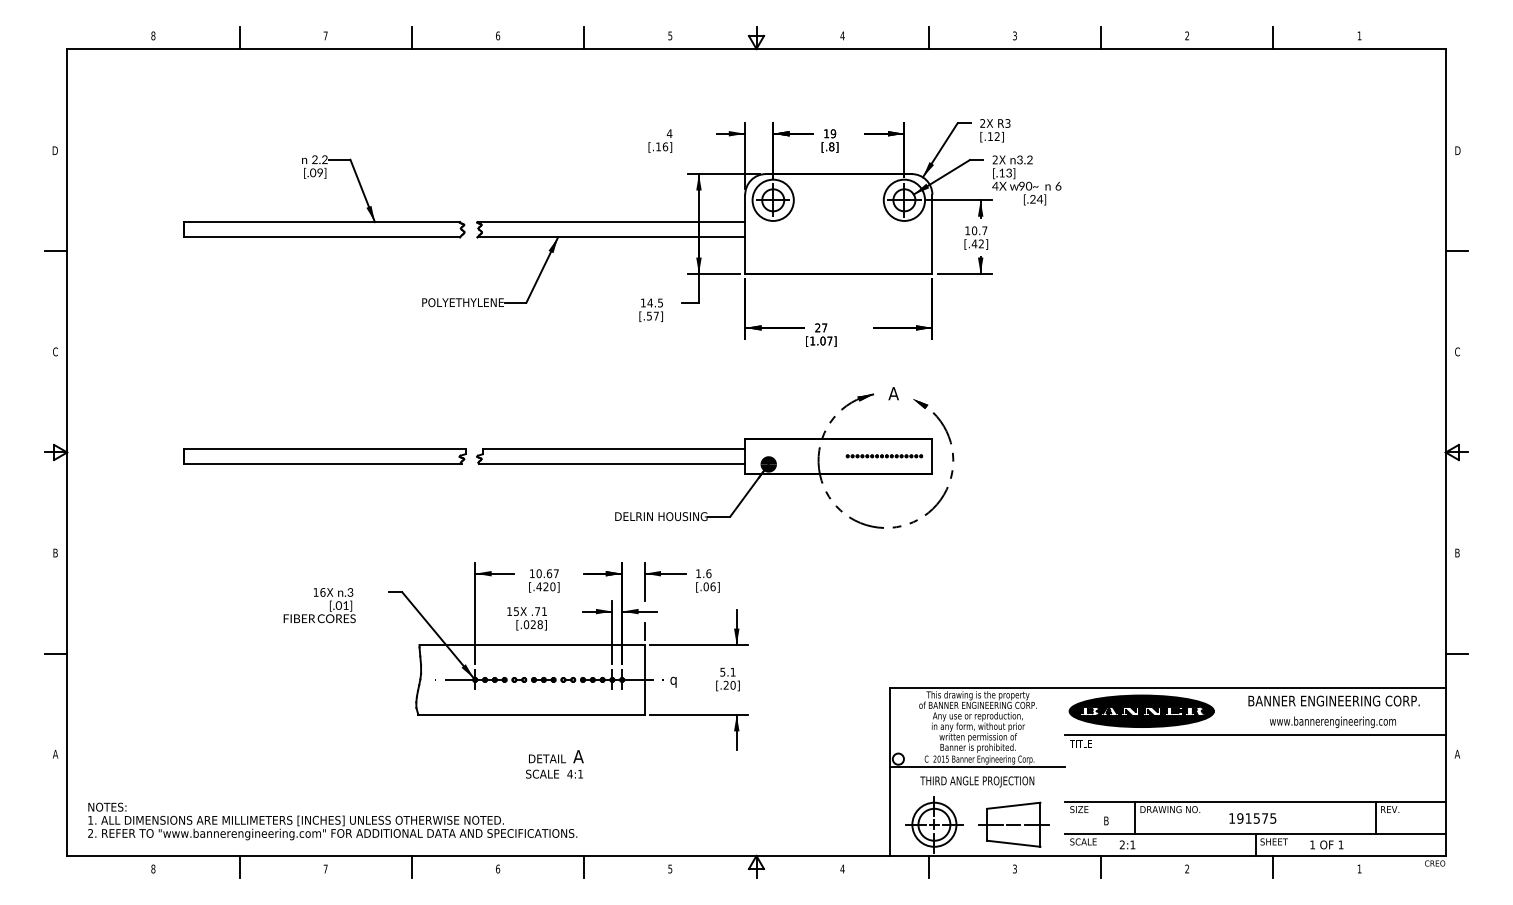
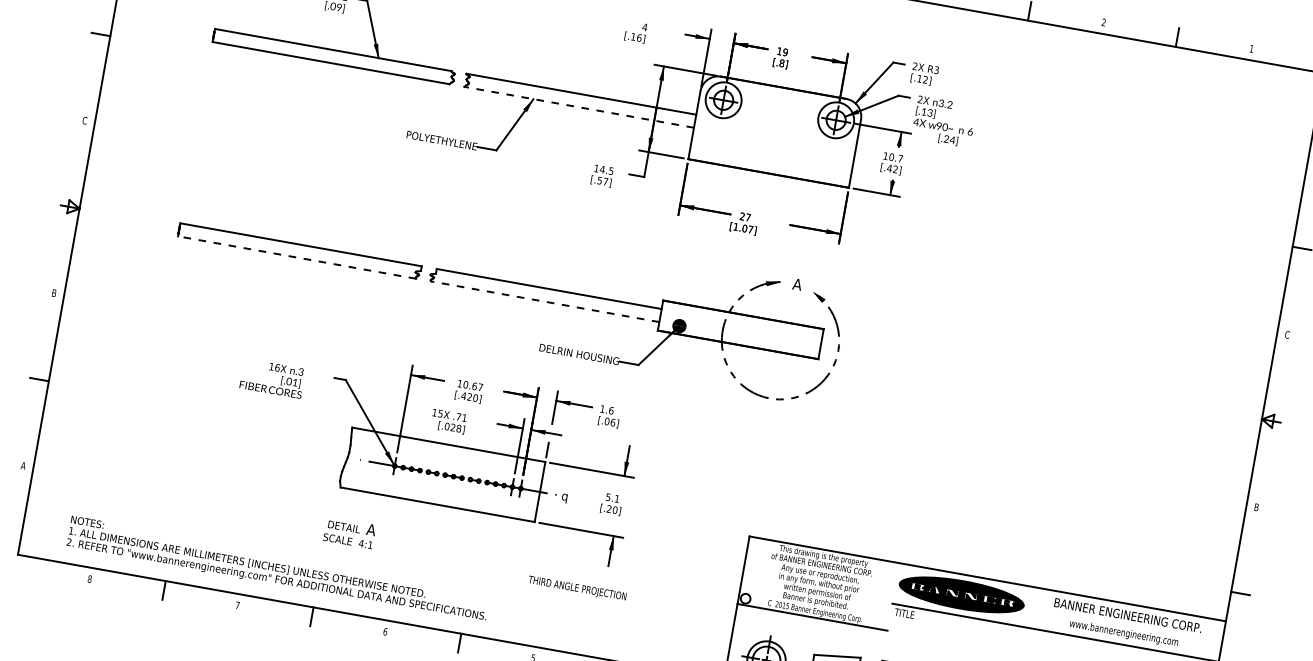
line: (611, 237) -> (579, 107), solid -> dashed
line: (883, 456) -> (779, 336), removed
line: (322, 463) -> (296, 257), solid -> dashed
line: (611, 463) -> (544, 301), solid -> dashed
text: (554, 764) -> (349, 532), moved
text: (977, 781) -> (577, 588), moved
text: (332, 821) -> (278, 568), moved

